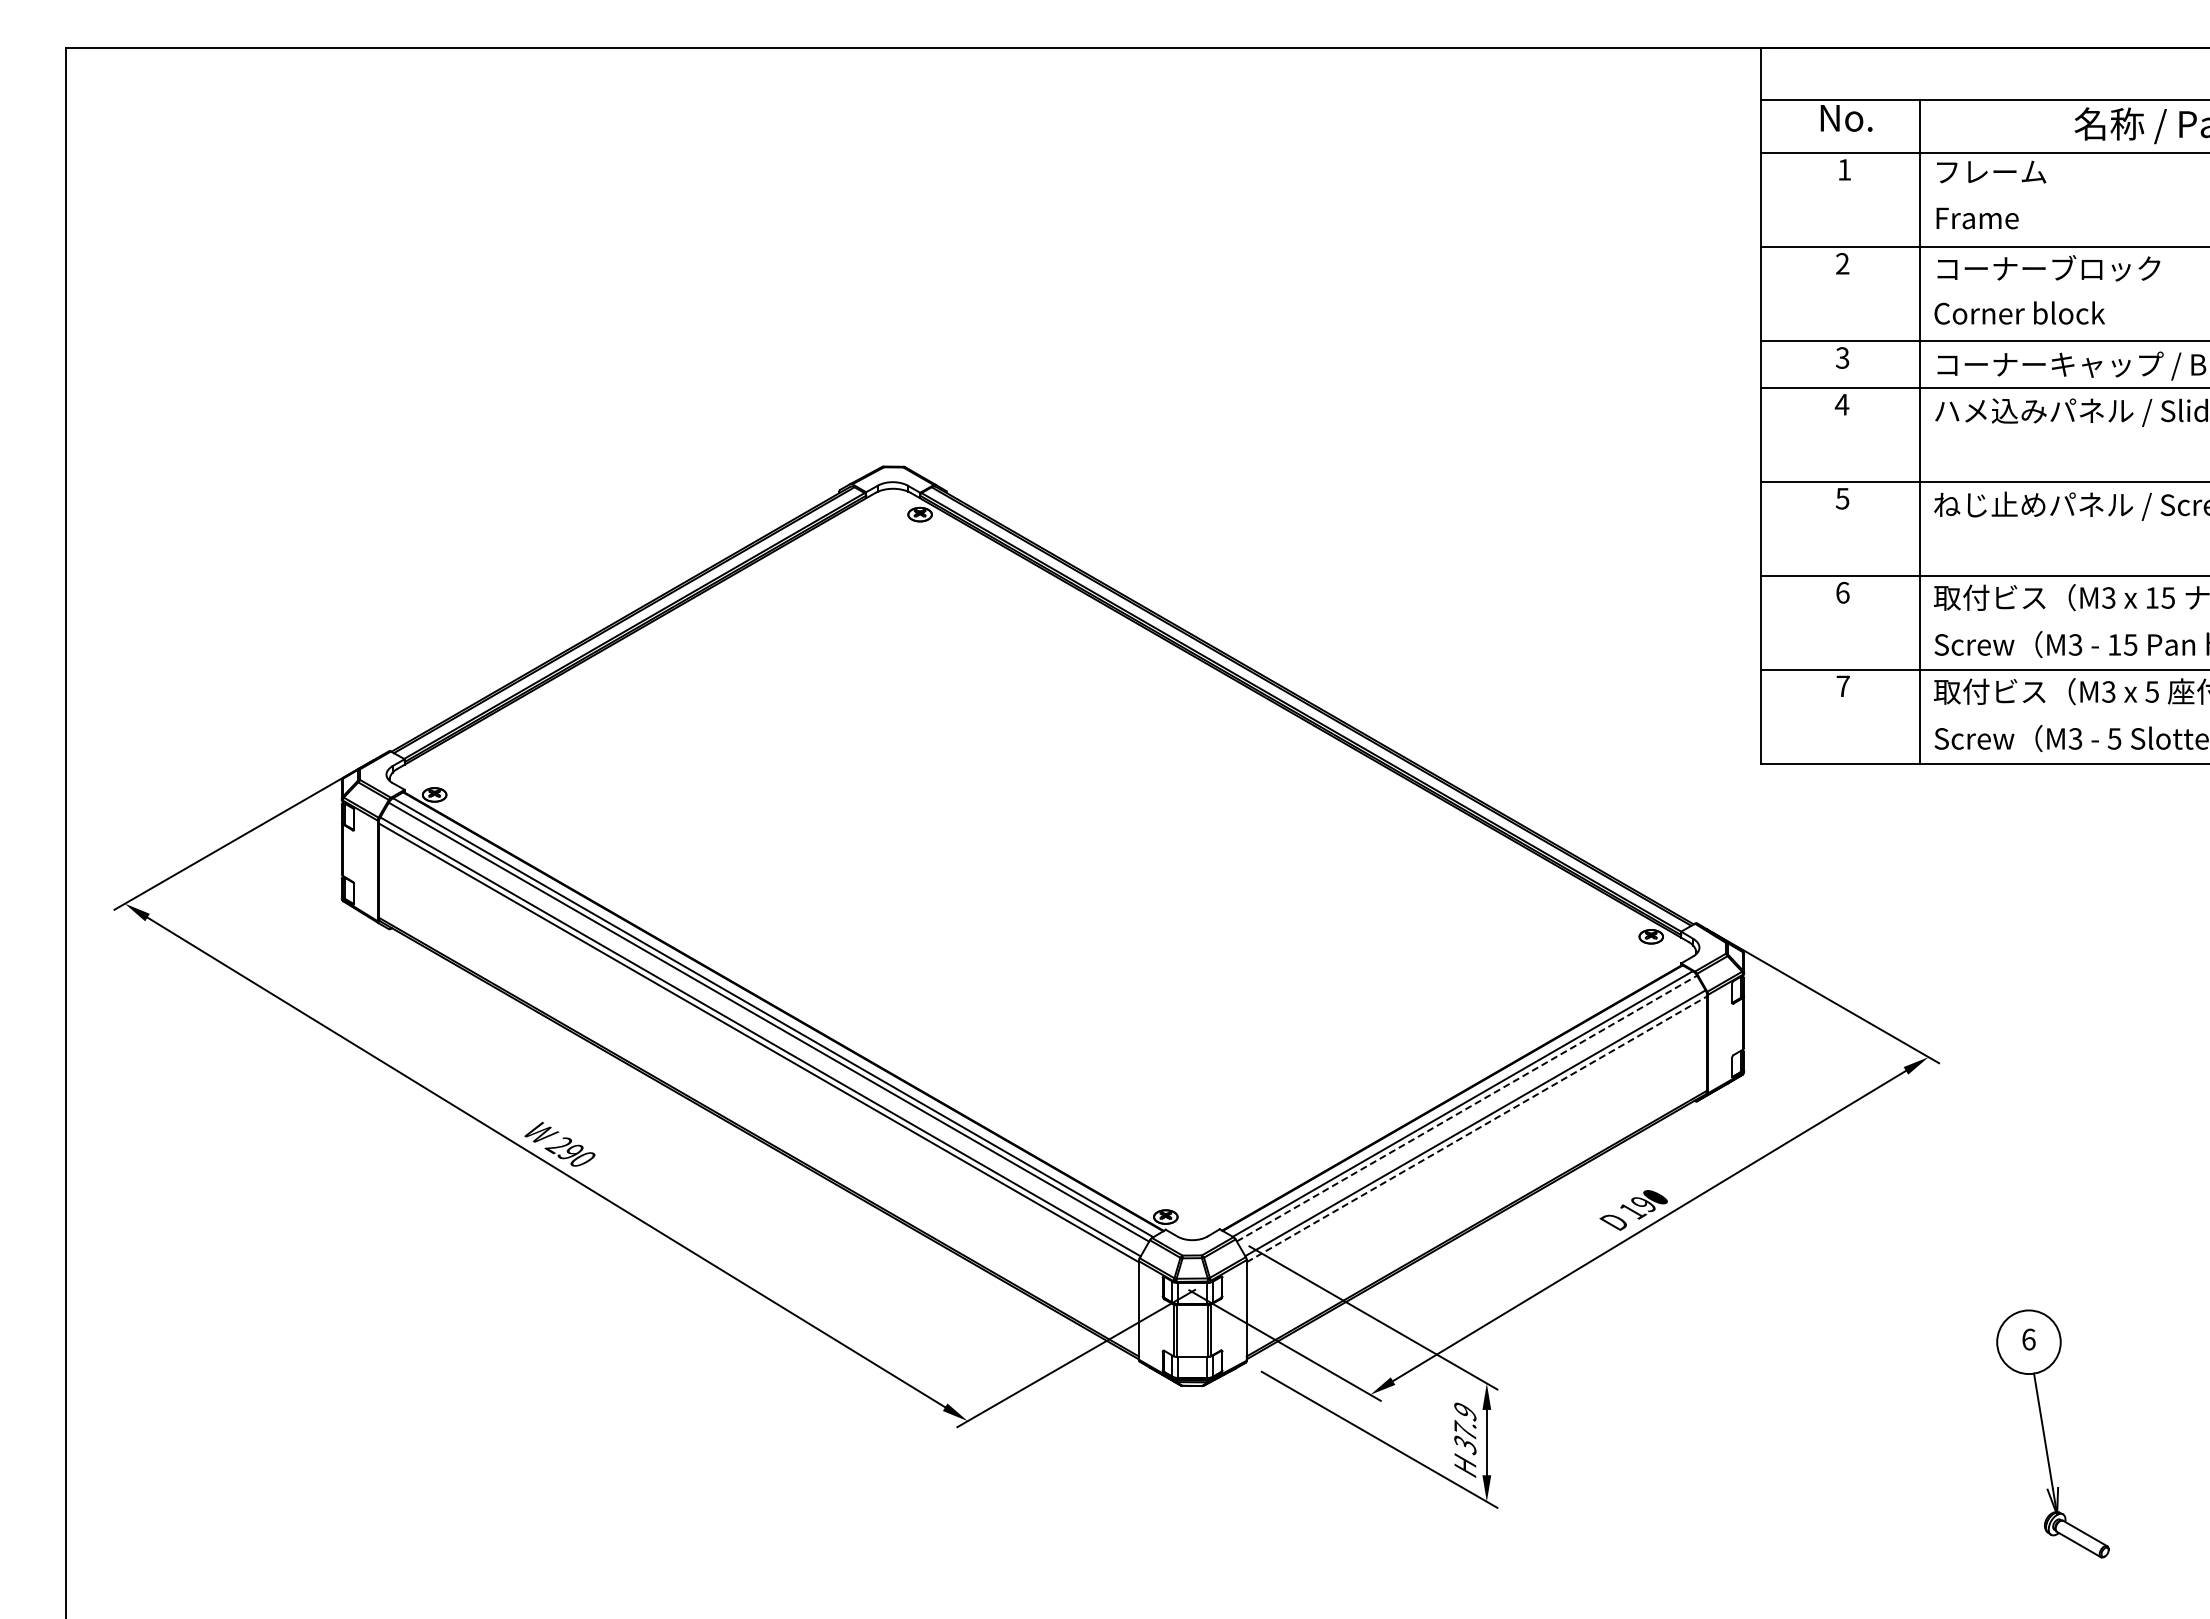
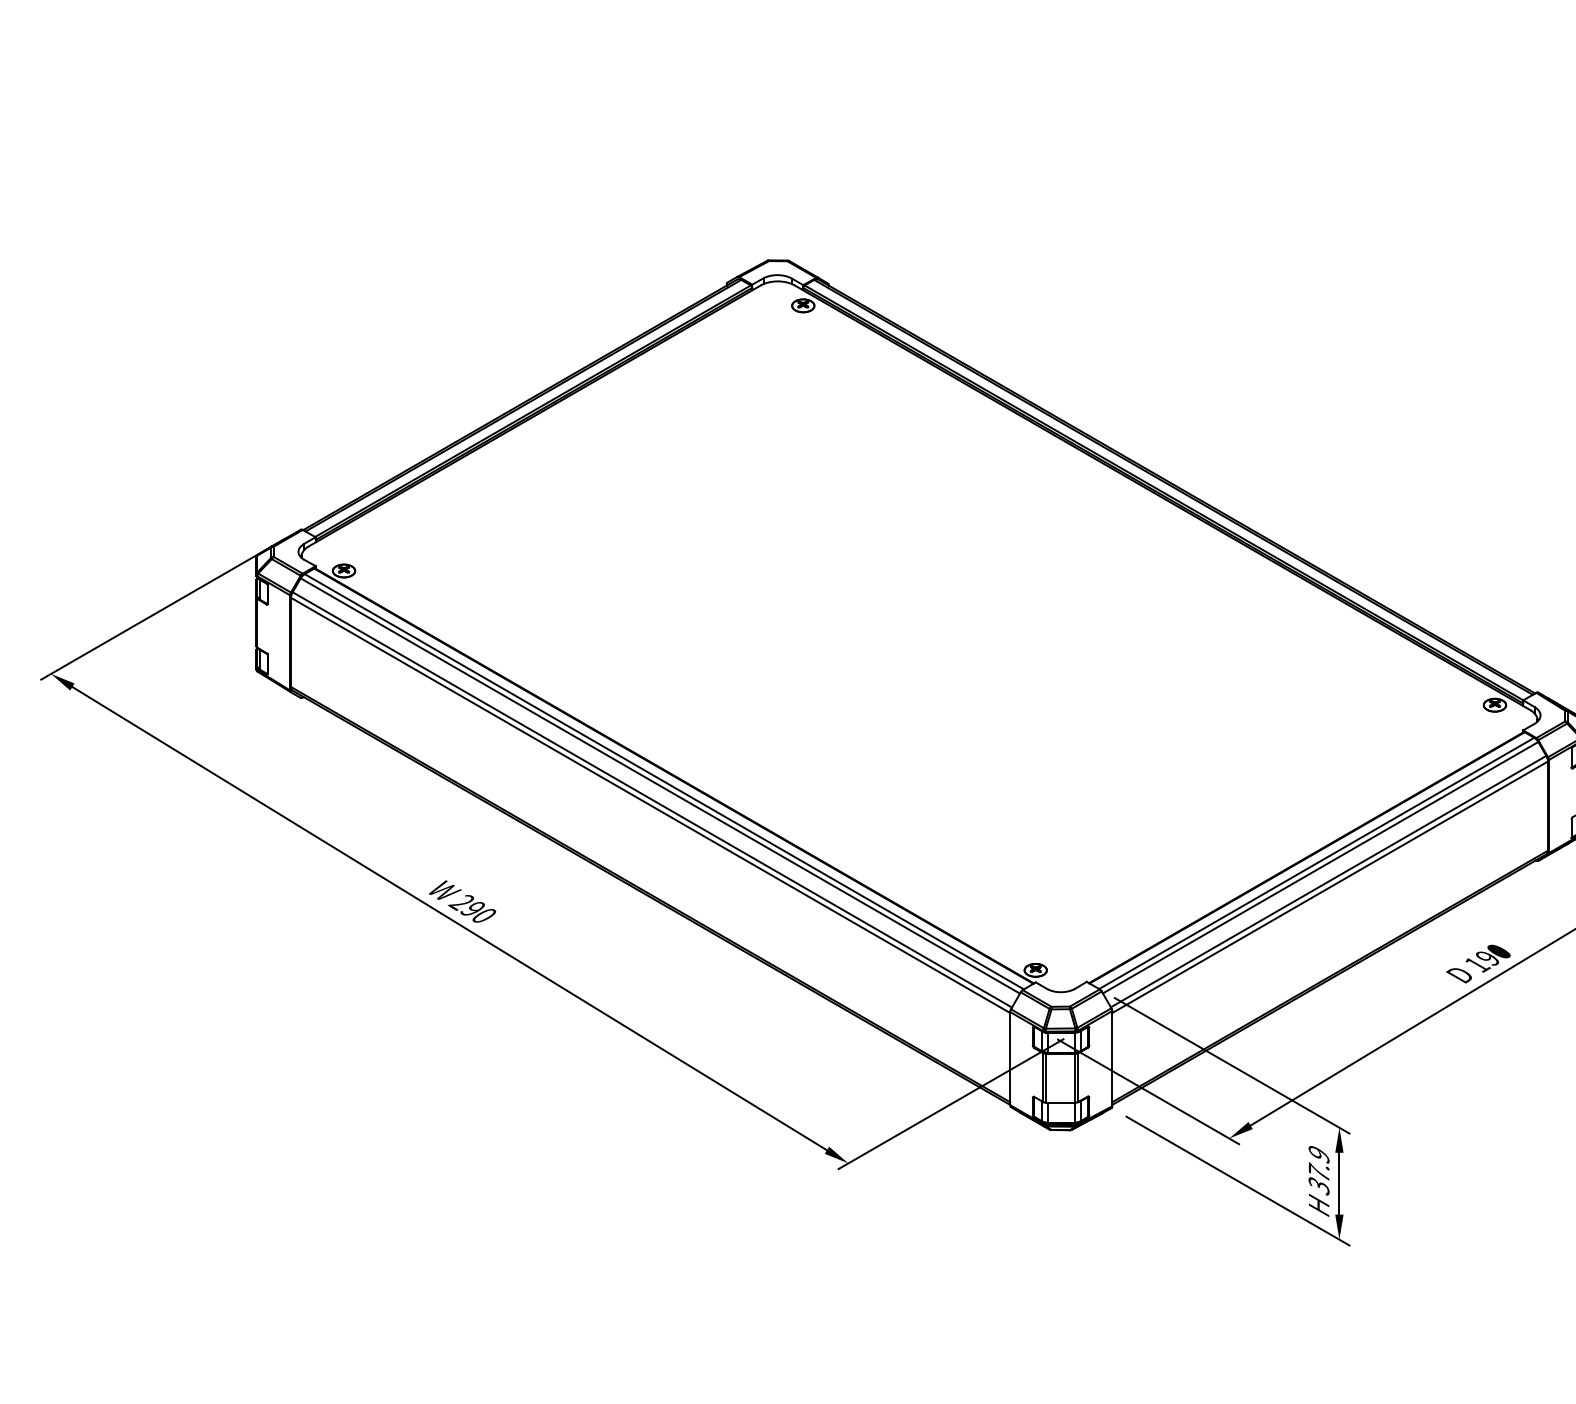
line: (1466, 1108) -> (1320, 867), dashed -> solid
line: (1477, 1129) -> (1330, 887), dashed -> solid

